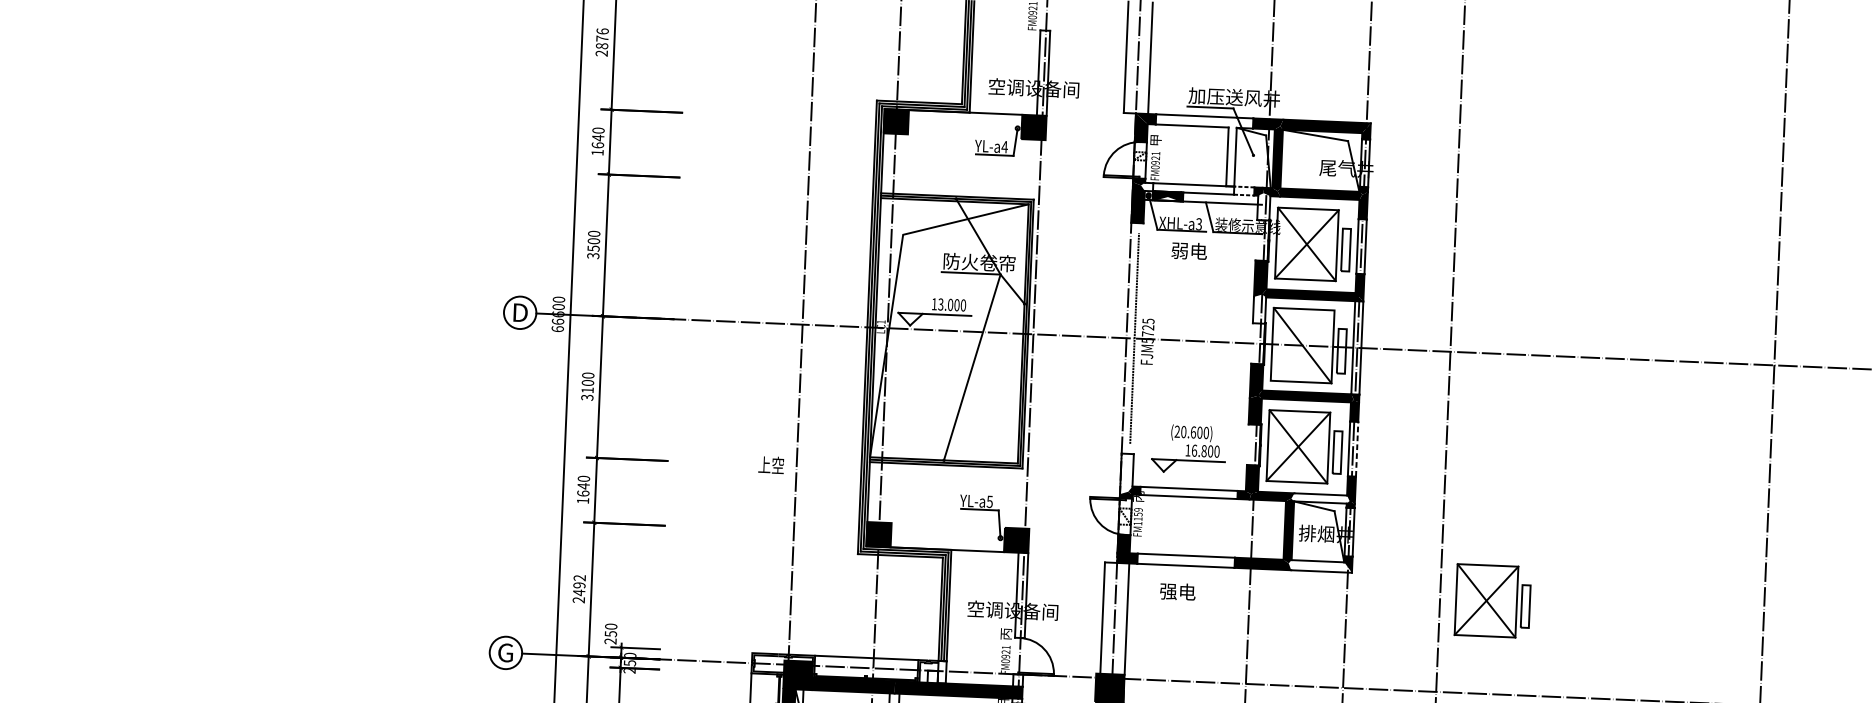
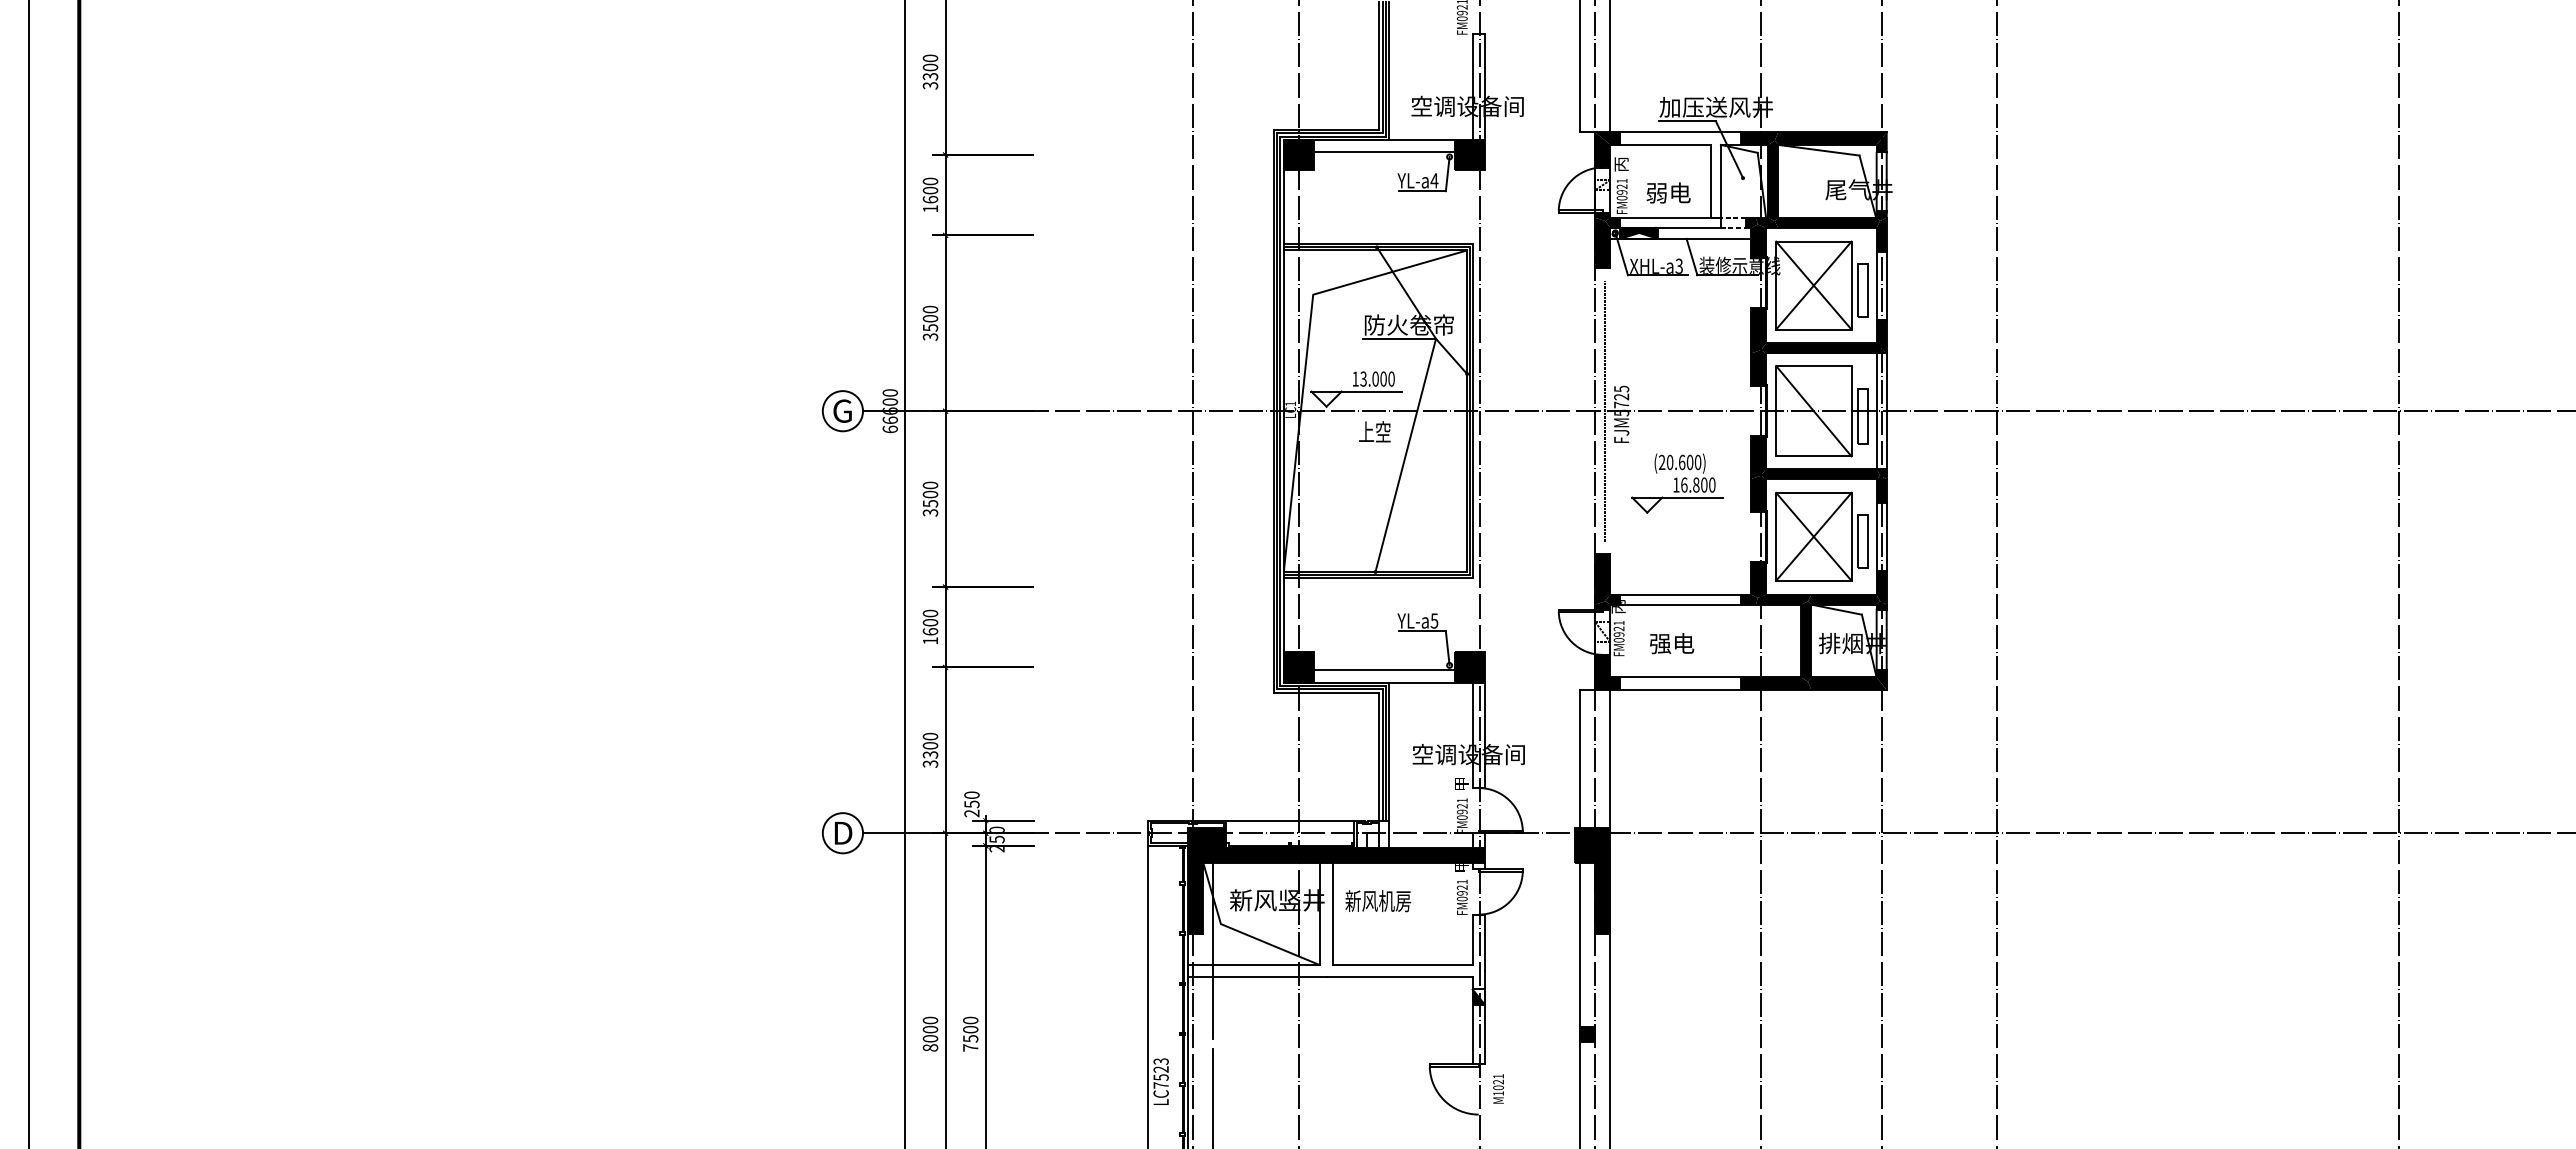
text: (602, 42) -> (930, 71), 2876 -> 3300
line: (964, 121) -> (1383, 151), added
text: (598, 137) -> (930, 190), 1640 -> 1600
text: (1155, 140) -> (1621, 164), 甲 -> 丙
fill: (1146, 186) -> (1612, 222), added
fill: (1263, 206) -> (1758, 240), added
text: (1189, 250) -> (1668, 192), moved
fill: (1259, 309) -> (1758, 368), added
text: (519, 312) -> (842, 410), D -> G
text: (587, 390) -> (930, 503), 3100 -> 3500
part: (1189, 449) -> (1677, 483), moved
line: (1356, 449) -> (1886, 536), dashed -> solid
text: (771, 464) -> (1374, 431), moved
fill: (1126, 474) -> (1602, 579), added
text: (583, 486) -> (930, 622), 1640 -> 1600
fill: (1320, 498) -> (1843, 599), added
text: (1137, 516) -> (1618, 631), FM1159 -> FM0921
line: (947, 540) -> (1383, 670), added
fill: (1319, 566) -> (1846, 683), added
text: (579, 589) -> (930, 750), 2492 -> 3300
text: (1178, 591) -> (1672, 643), moved
part: (1492, 600) -> (2062, 717), removed
text: (1006, 633) -> (1461, 783), 丙 -> 甲
text: (505, 652) -> (842, 832), G -> D

